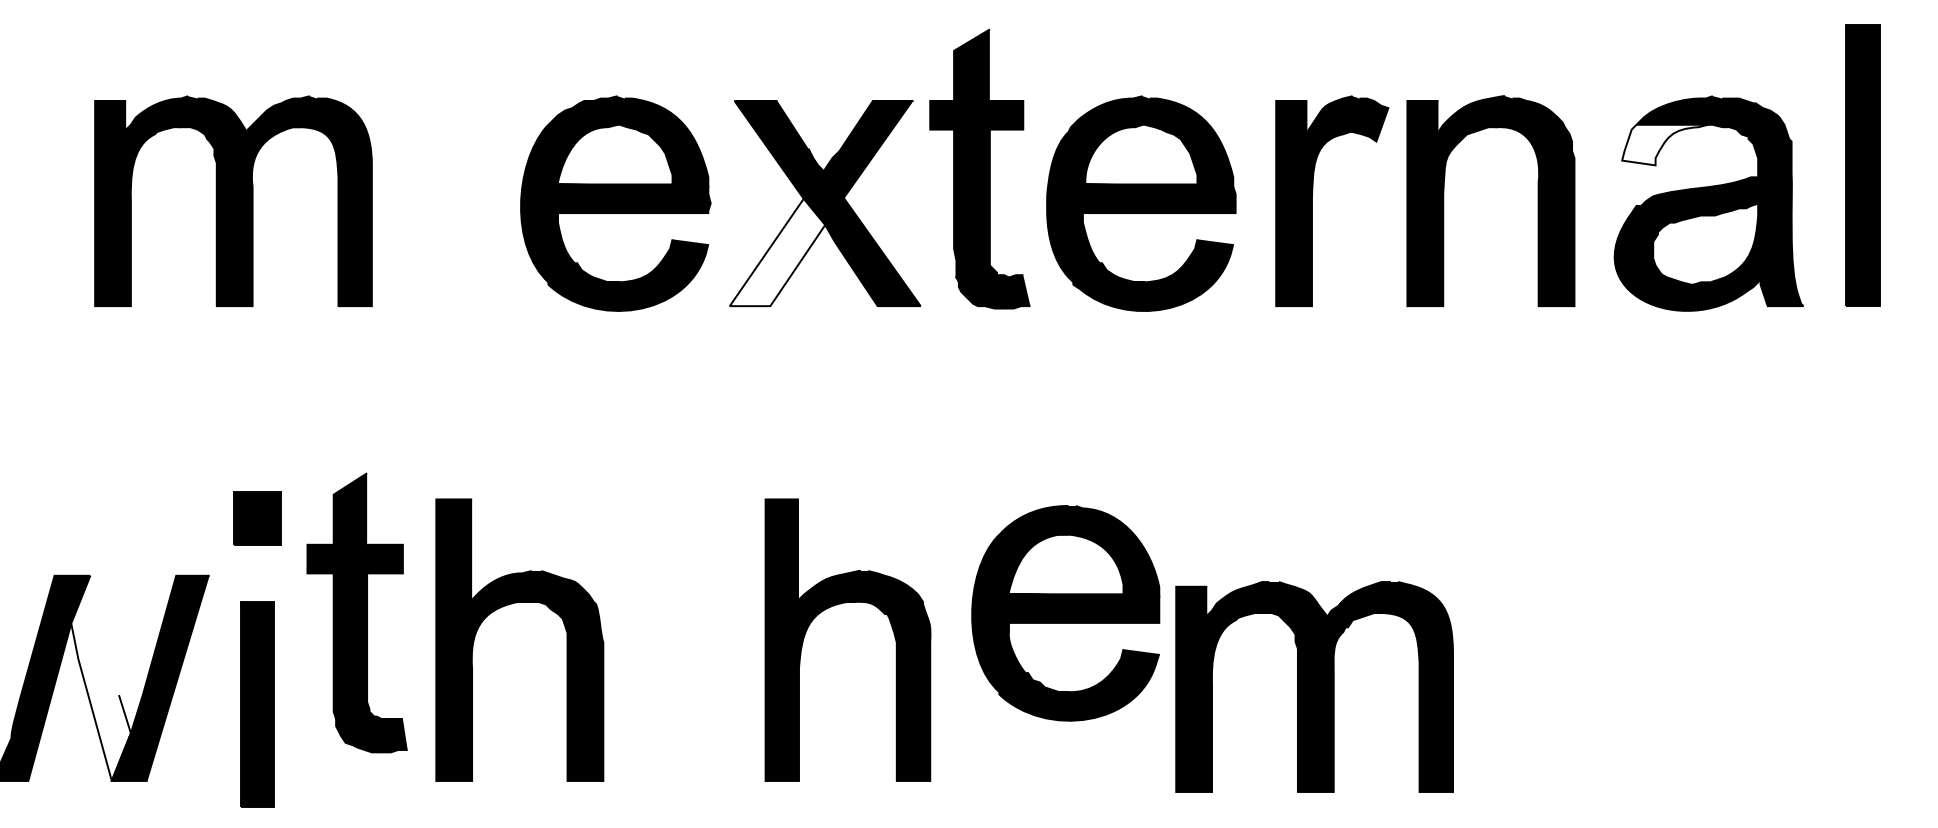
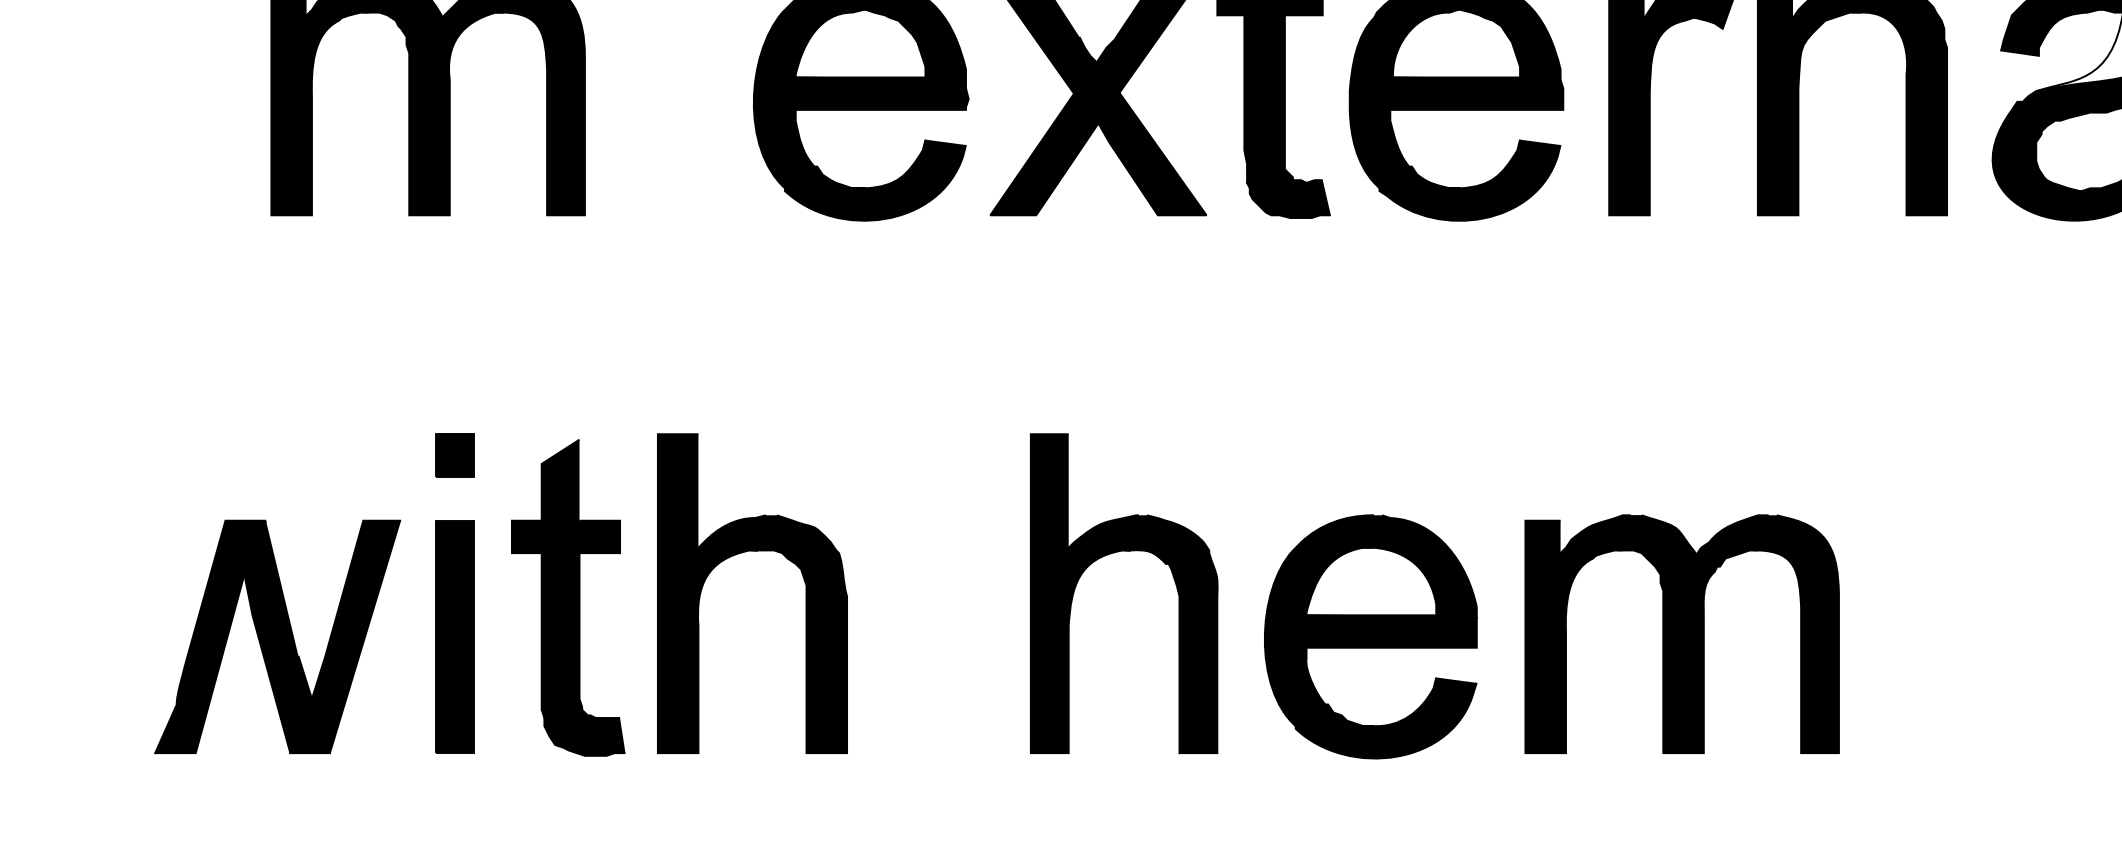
fill: (1665, 144) -> (2050, 32), added
fill: (777, 252) -> (1044, 154), added
part: (257, 518) -> (455, 455), size x0.71
part: (356, 612) -> (567, 597), moved
part: (1065, 613) -> (1370, 637), moved
fill: (100, 677) -> (277, 635), added
part: (1314, 686) -> (1682, 633), moved
part: (257, 704) -> (455, 637), moved

